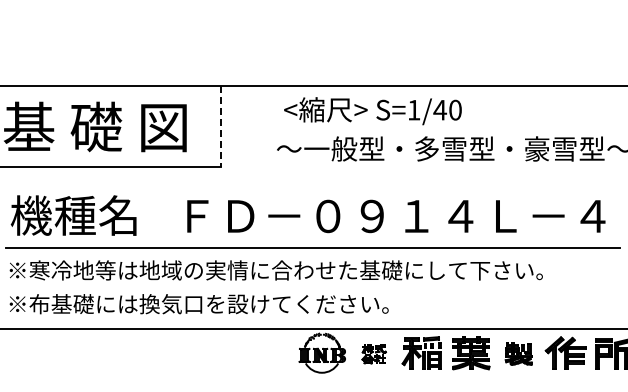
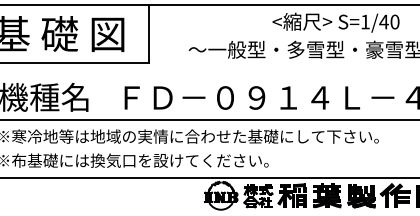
text: (372, 111) -> (335, 23), moved
line: (221, 127) -> (149, 34), dashed -> solid
part: (518, 353) -> (361, 195), size x1.43
part: (373, 354) -> (257, 196), size x1.67

